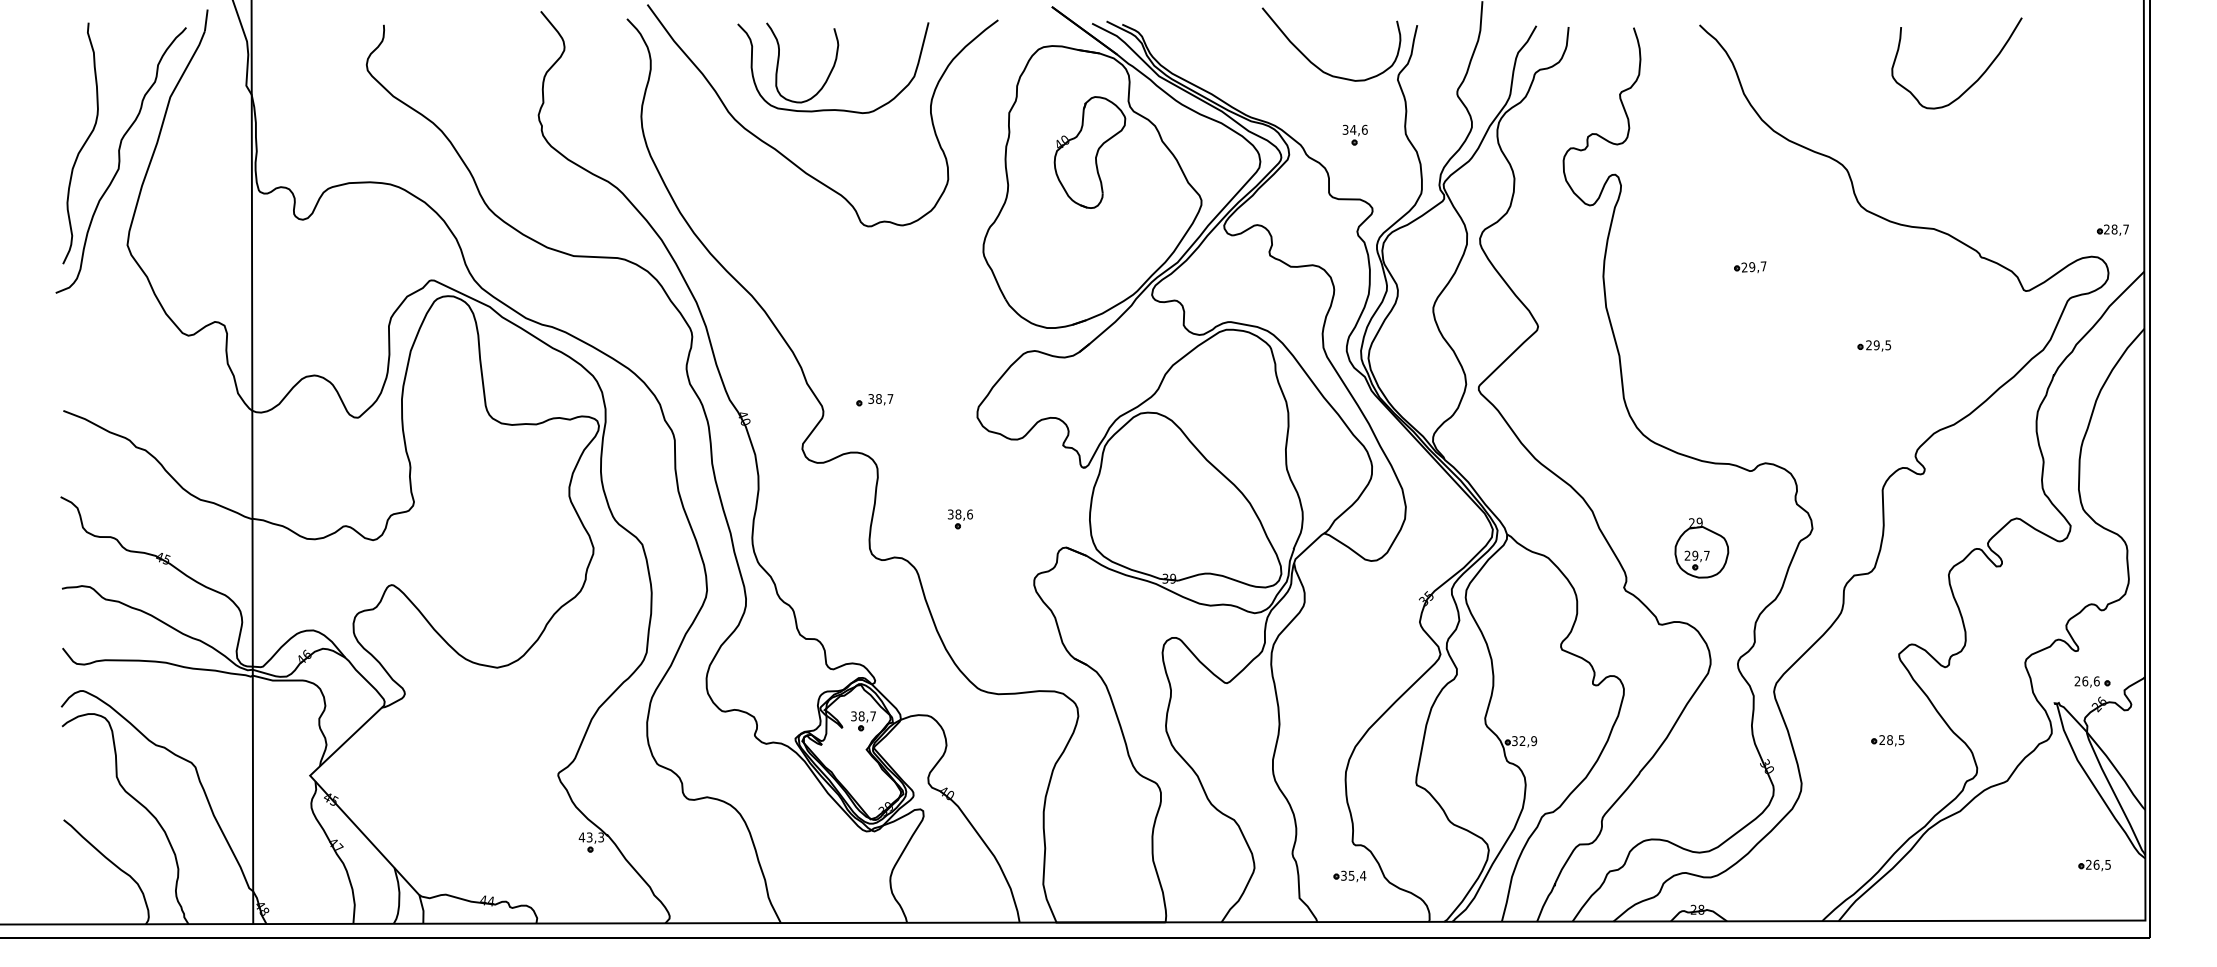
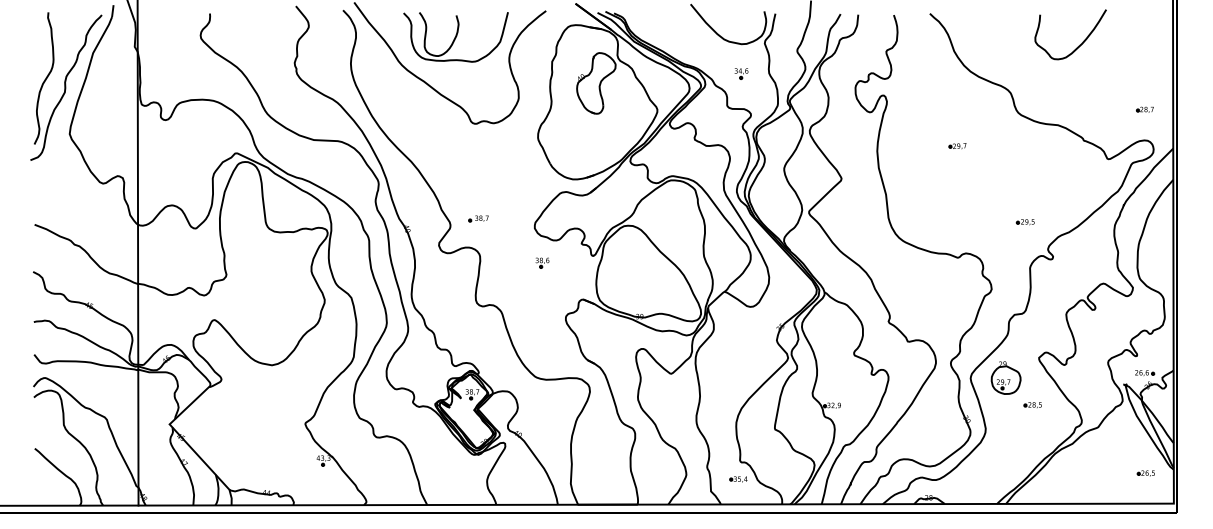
part: (2111, 229) -> (1144, 109), moved
part: (1872, 346) -> (1024, 222), moved
part: (960, 518) -> (542, 262), moved
part: (1700, 547) -> (1005, 377), moved

